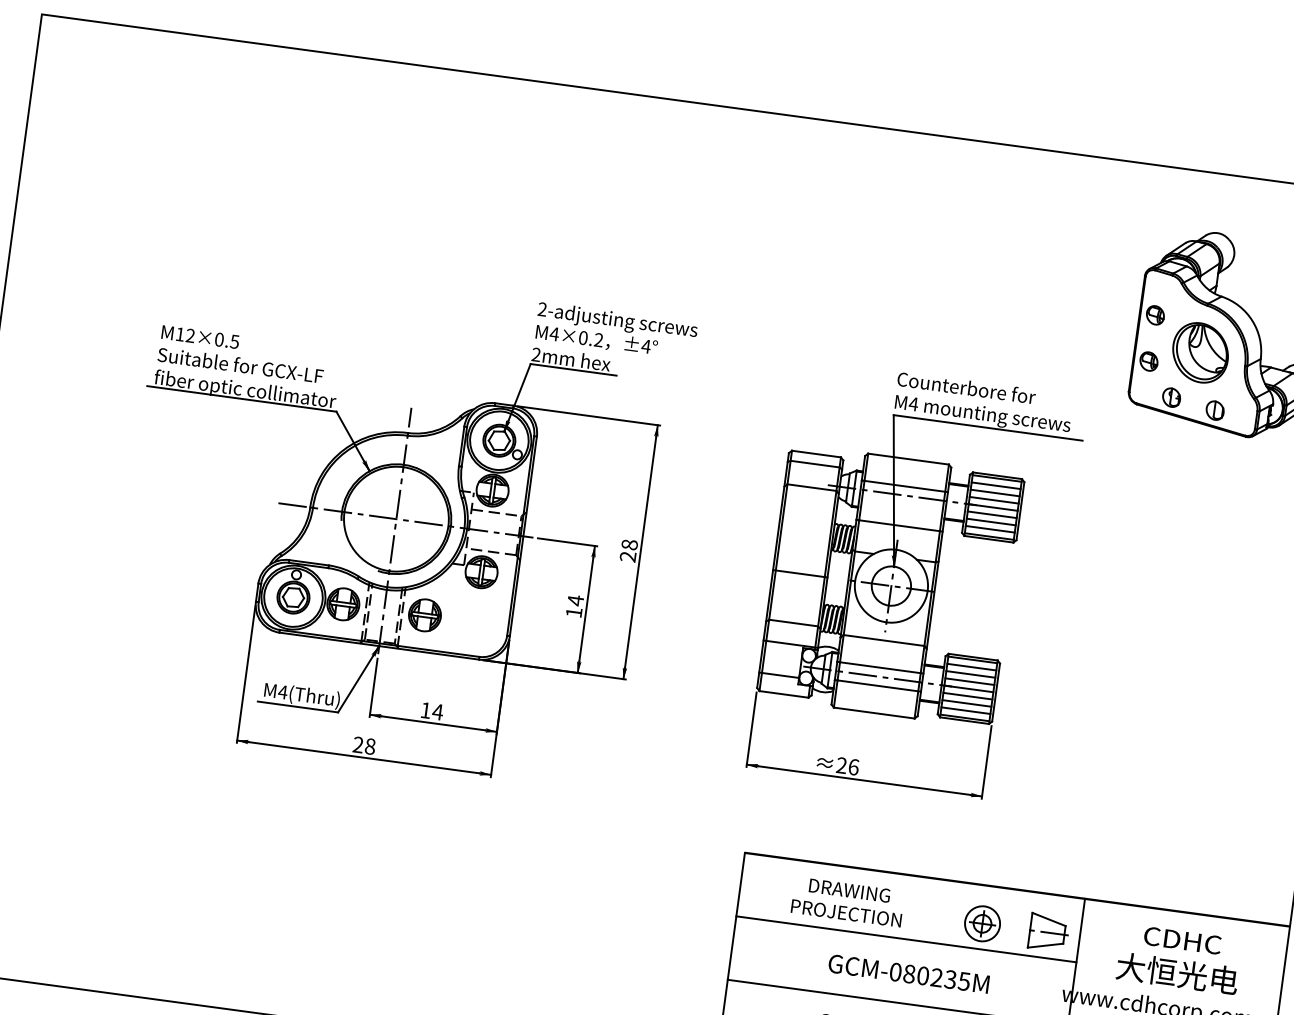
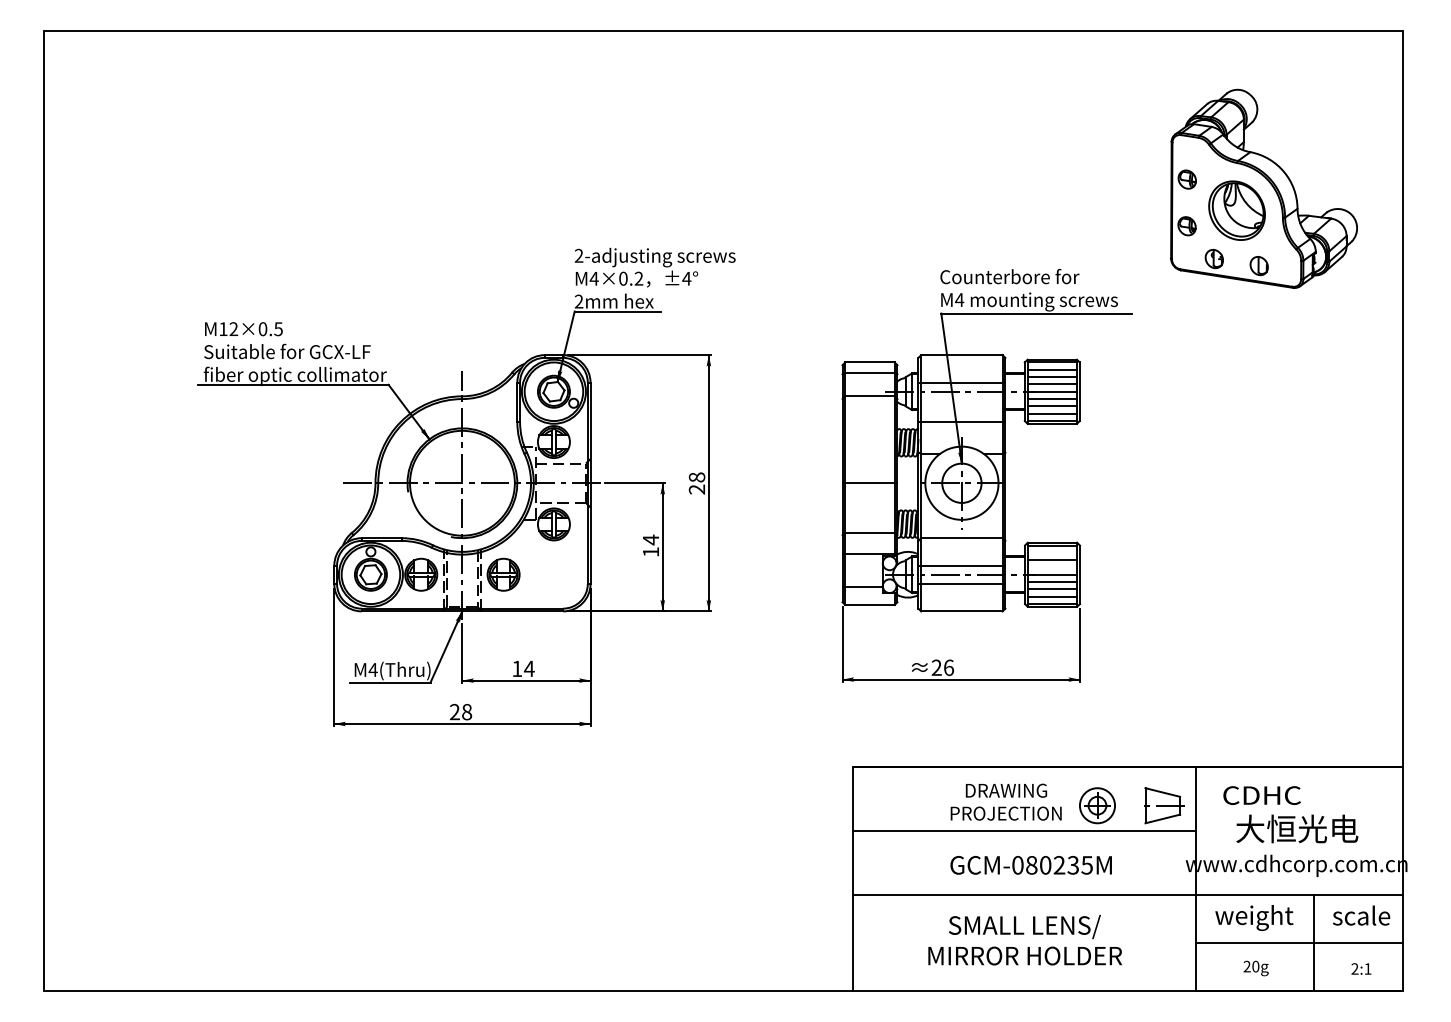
line: (971, 666) -> (1052, 552), removed
line: (969, 681) -> (1052, 567), removed
text: (847, 901) -> (1005, 801), moved
text: (1182, 940) -> (1261, 795), moved

